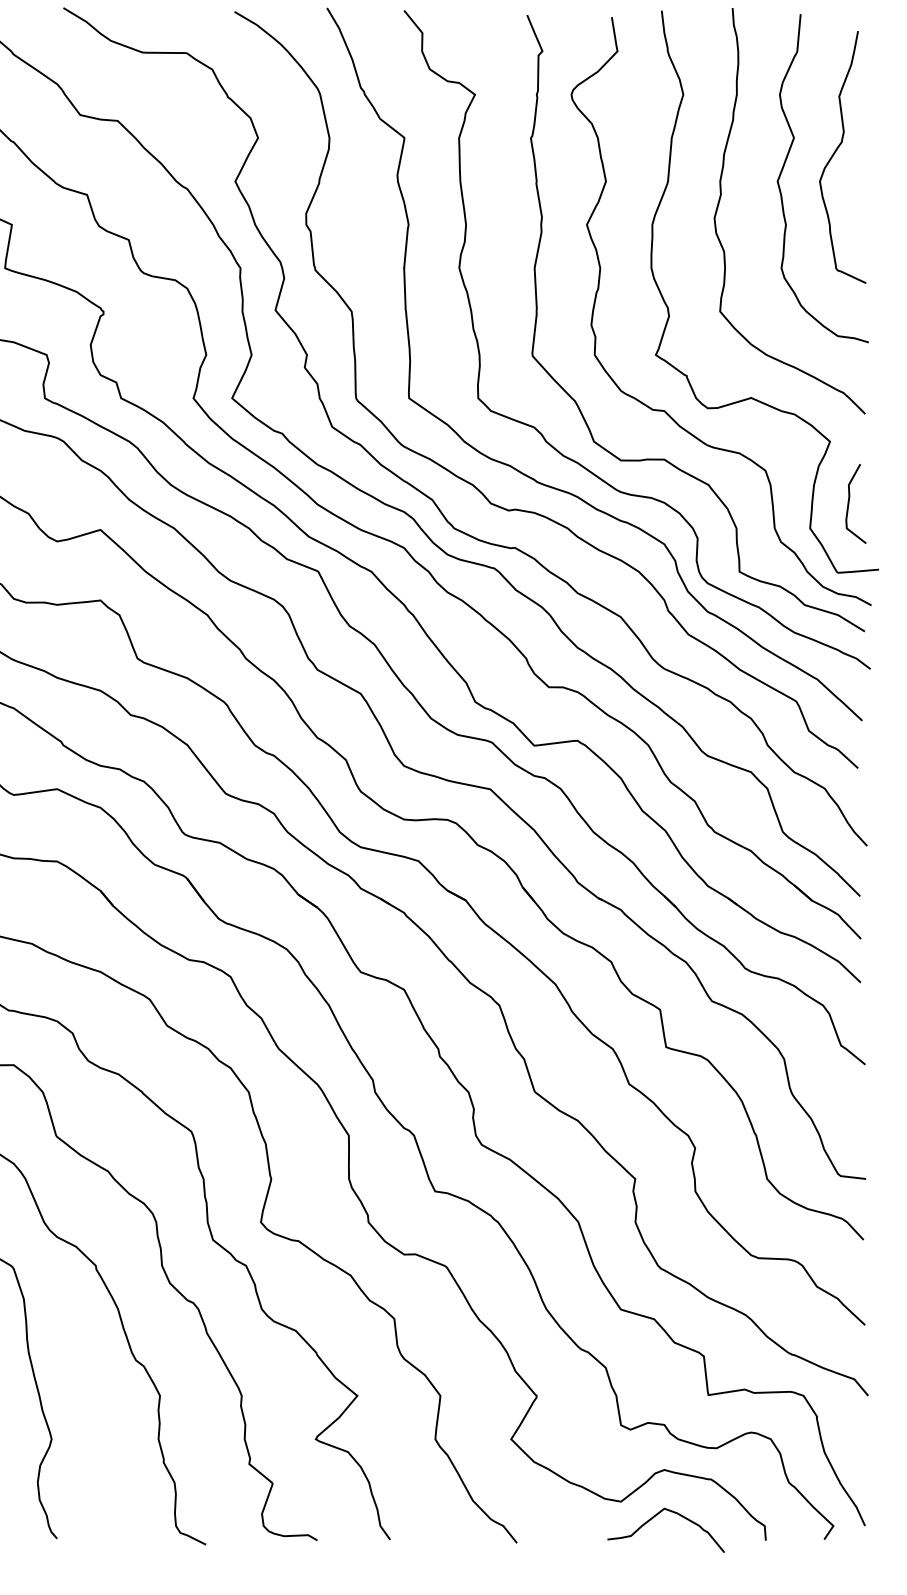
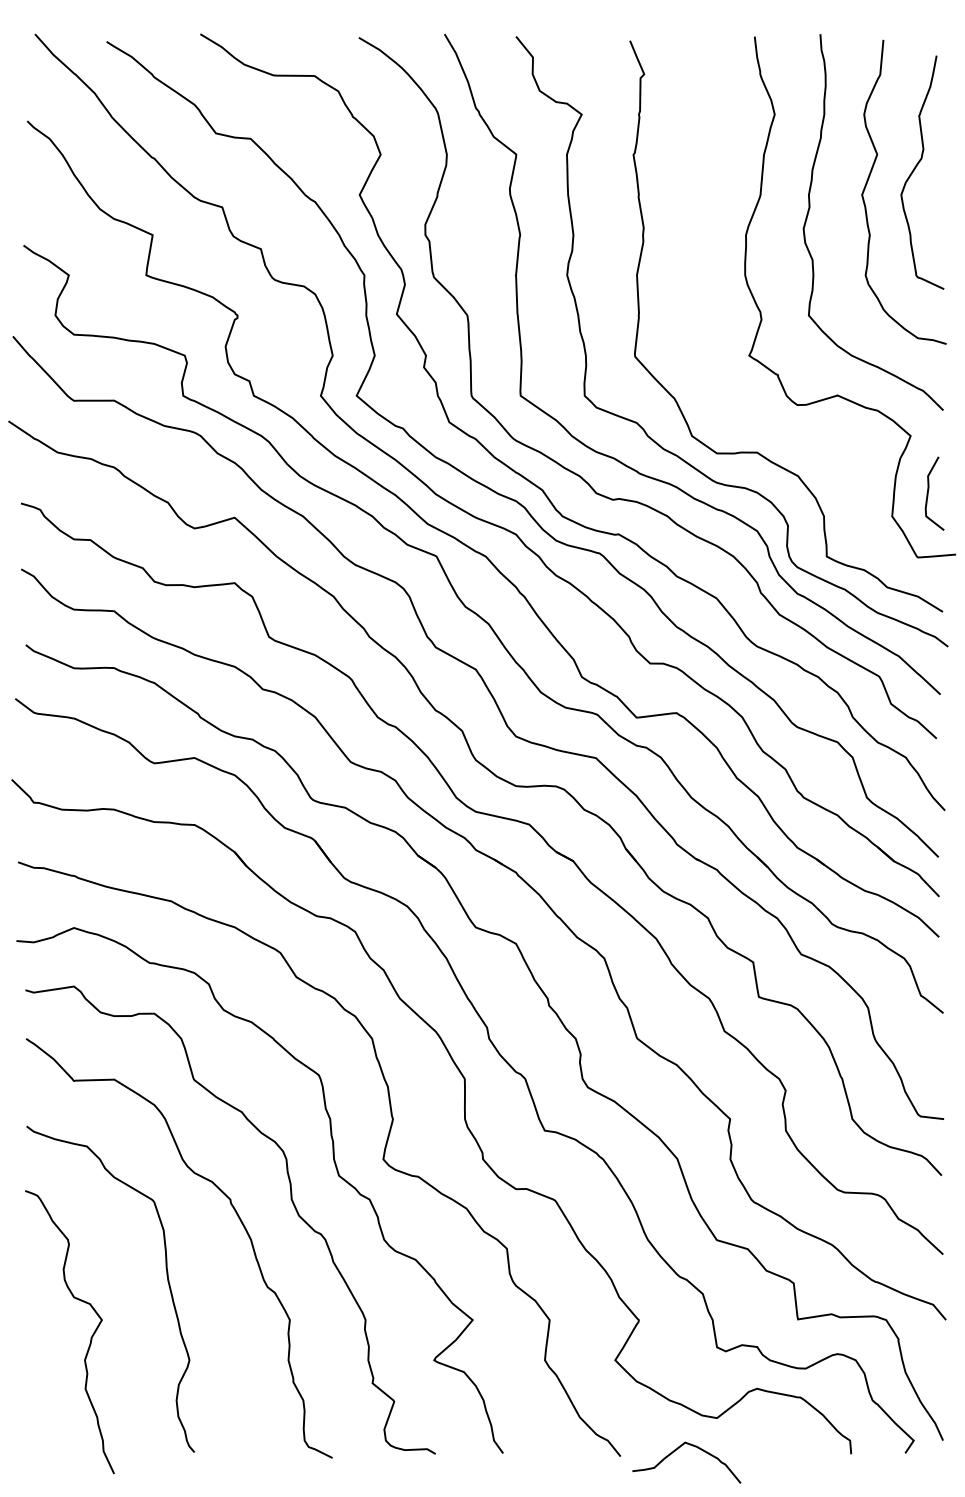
curve: (664, 409) -> (757, 406), removed
curve: (653, 1518) -> (675, 1451), moved

